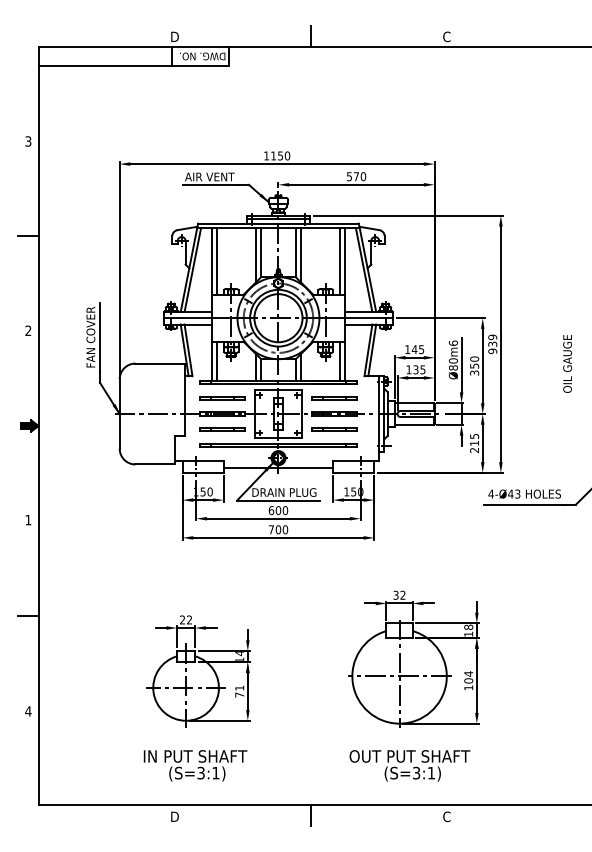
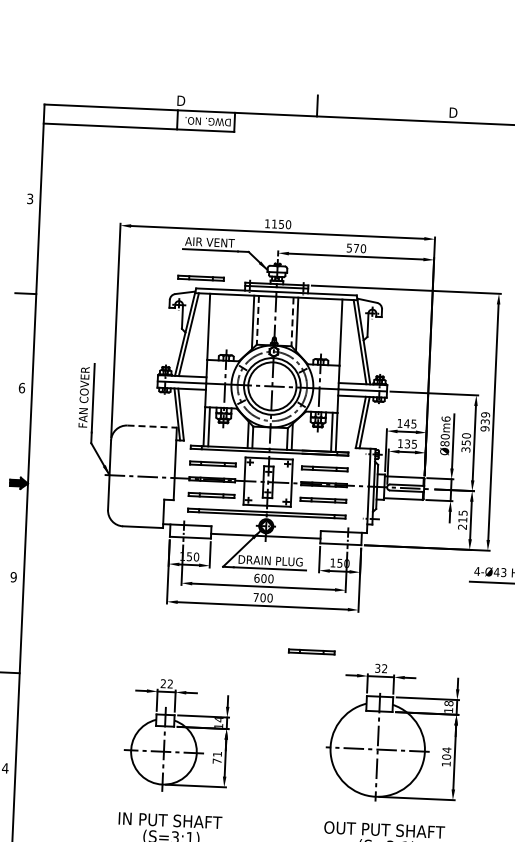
text: (447, 36) -> (453, 112), C -> D
line: (202, 212) -> (201, 277), added
line: (261, 253) -> (258, 321), solid -> dashed
line: (295, 253) -> (292, 322), solid -> dashed
line: (217, 261) -> (213, 327), removed
line: (339, 261) -> (335, 332), removed
text: (28, 330) -> (22, 387), 2 -> 6
line: (160, 363) -> (152, 426), solid -> dashed
text: (28, 519) -> (13, 576), 1 -> 9
line: (329, 580) -> (311, 650), added

